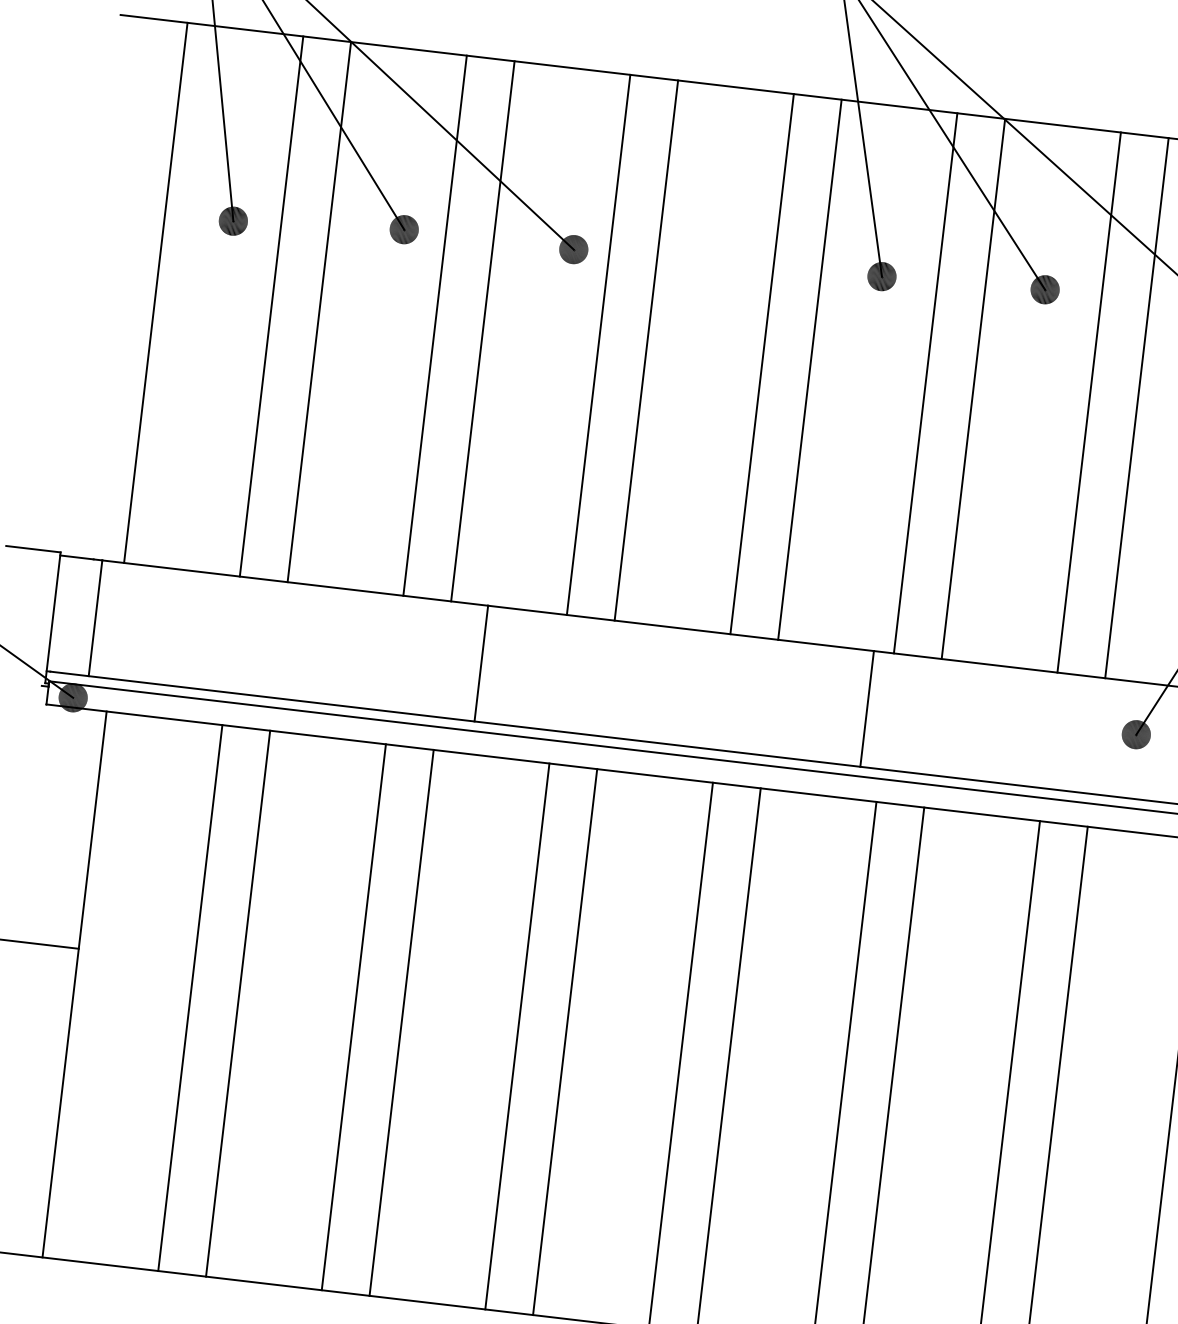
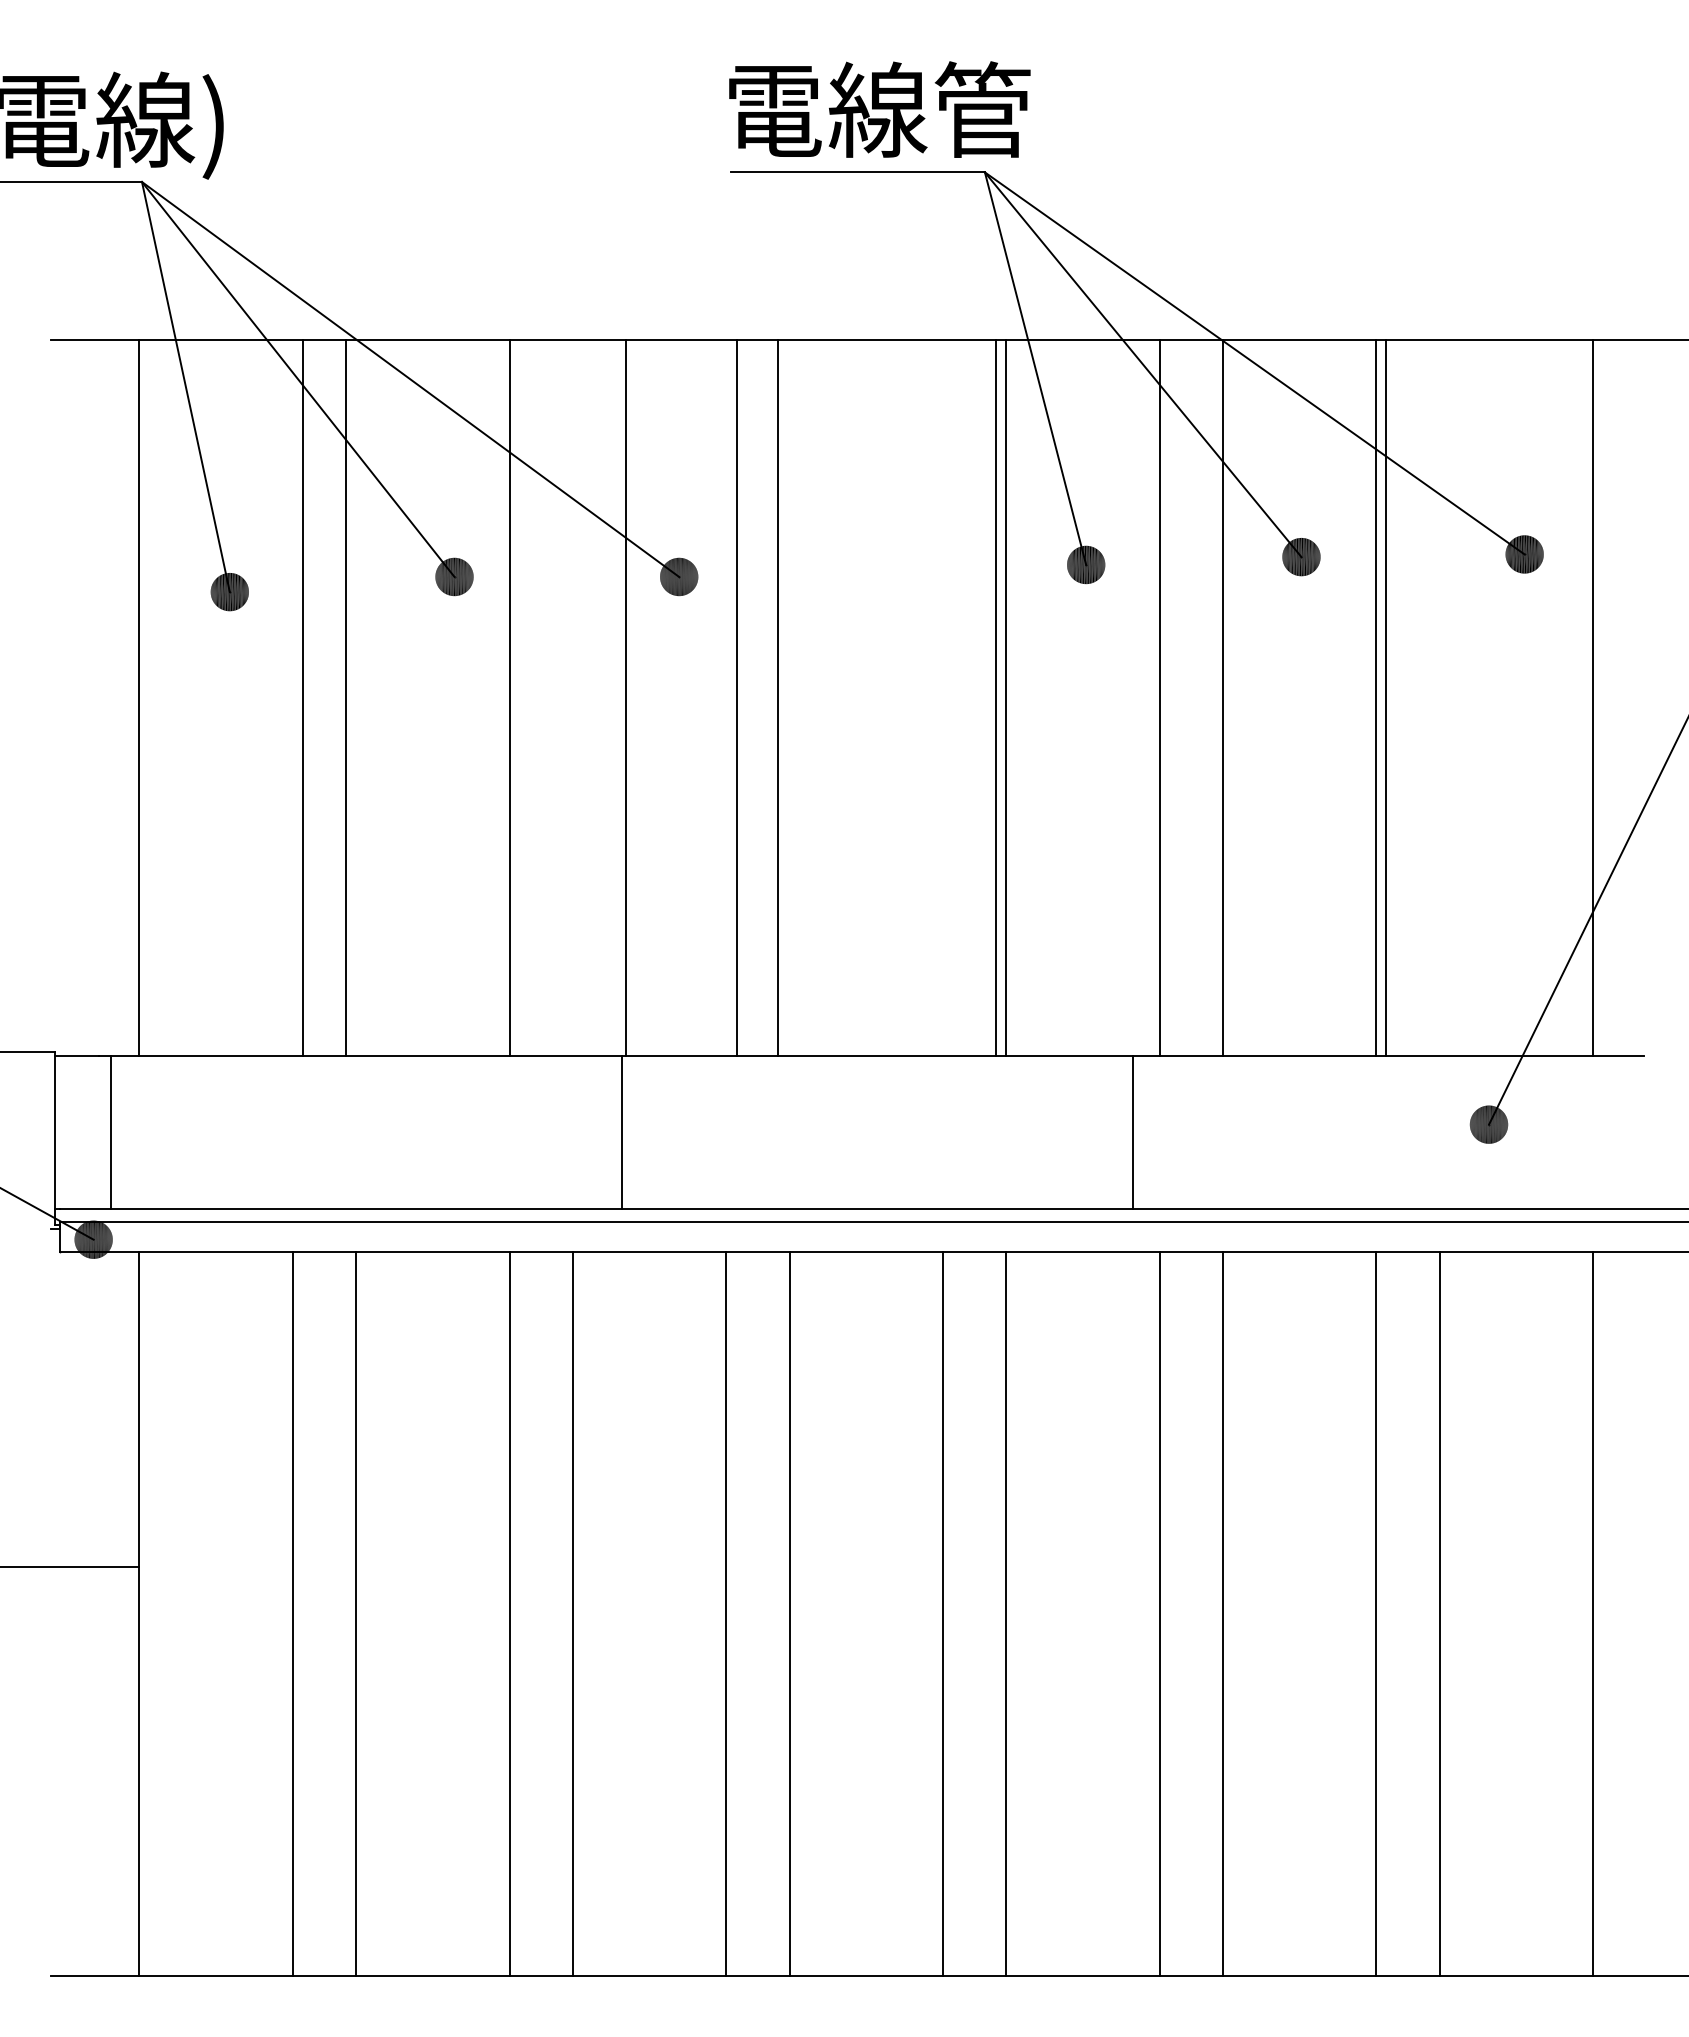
line: (271, 306) -> (345, 697), moved
line: (319, 311) -> (303, 697), moved
line: (482, 331) -> (625, 697), moved
line: (598, 344) -> (778, 697), moved
line: (646, 350) -> (736, 697), moved
line: (761, 363) -> (995, 697), moved
line: (1136, 407) -> (1385, 697), moved

